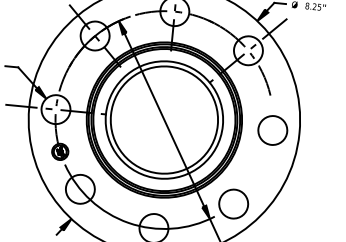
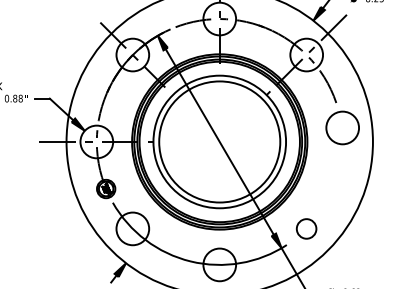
circle: (272, 130) -> (342, 127), moved
circle: (233, 203) -> (306, 228), size x0.6

